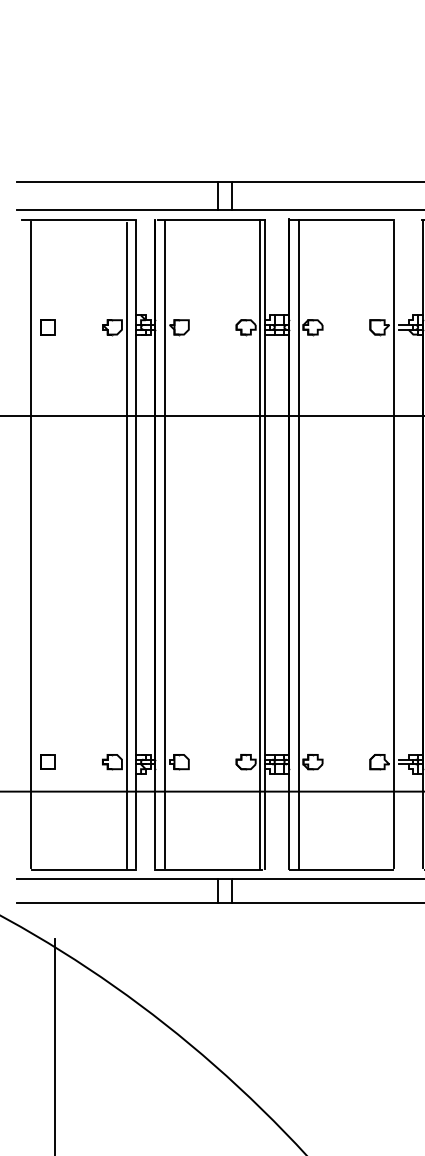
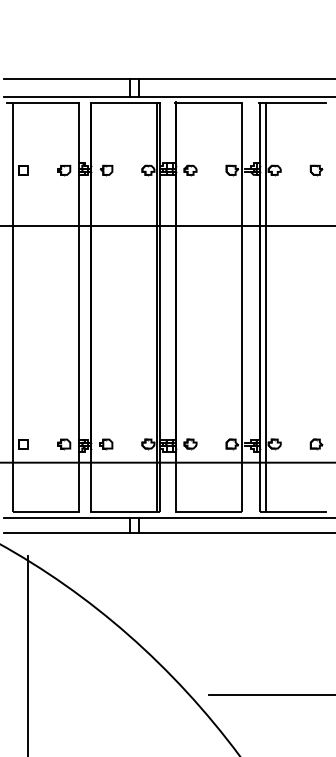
line: (165, 543) -> (97, 306), removed
line: (127, 545) -> (73, 307), removed
line: (298, 545) -> (181, 307), removed

